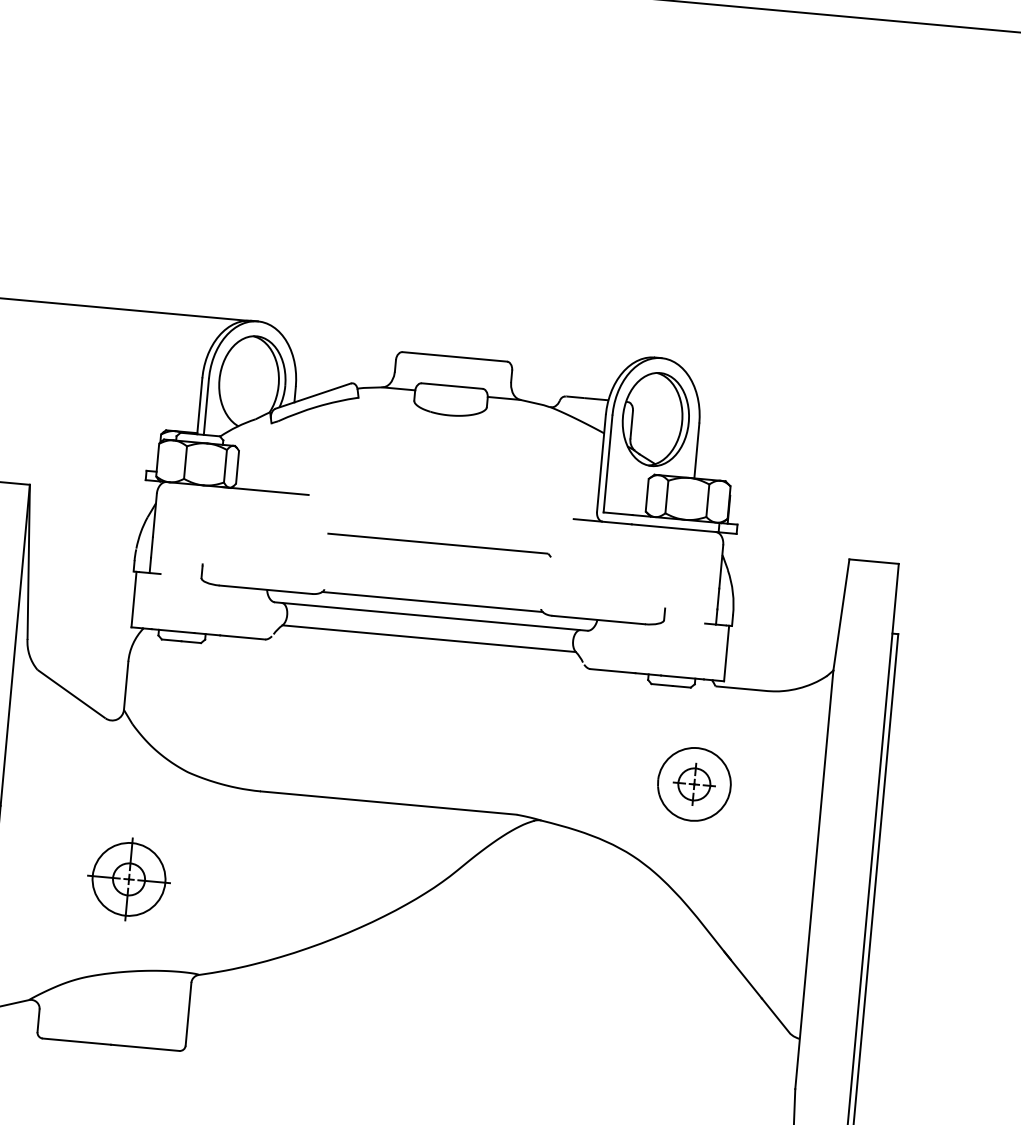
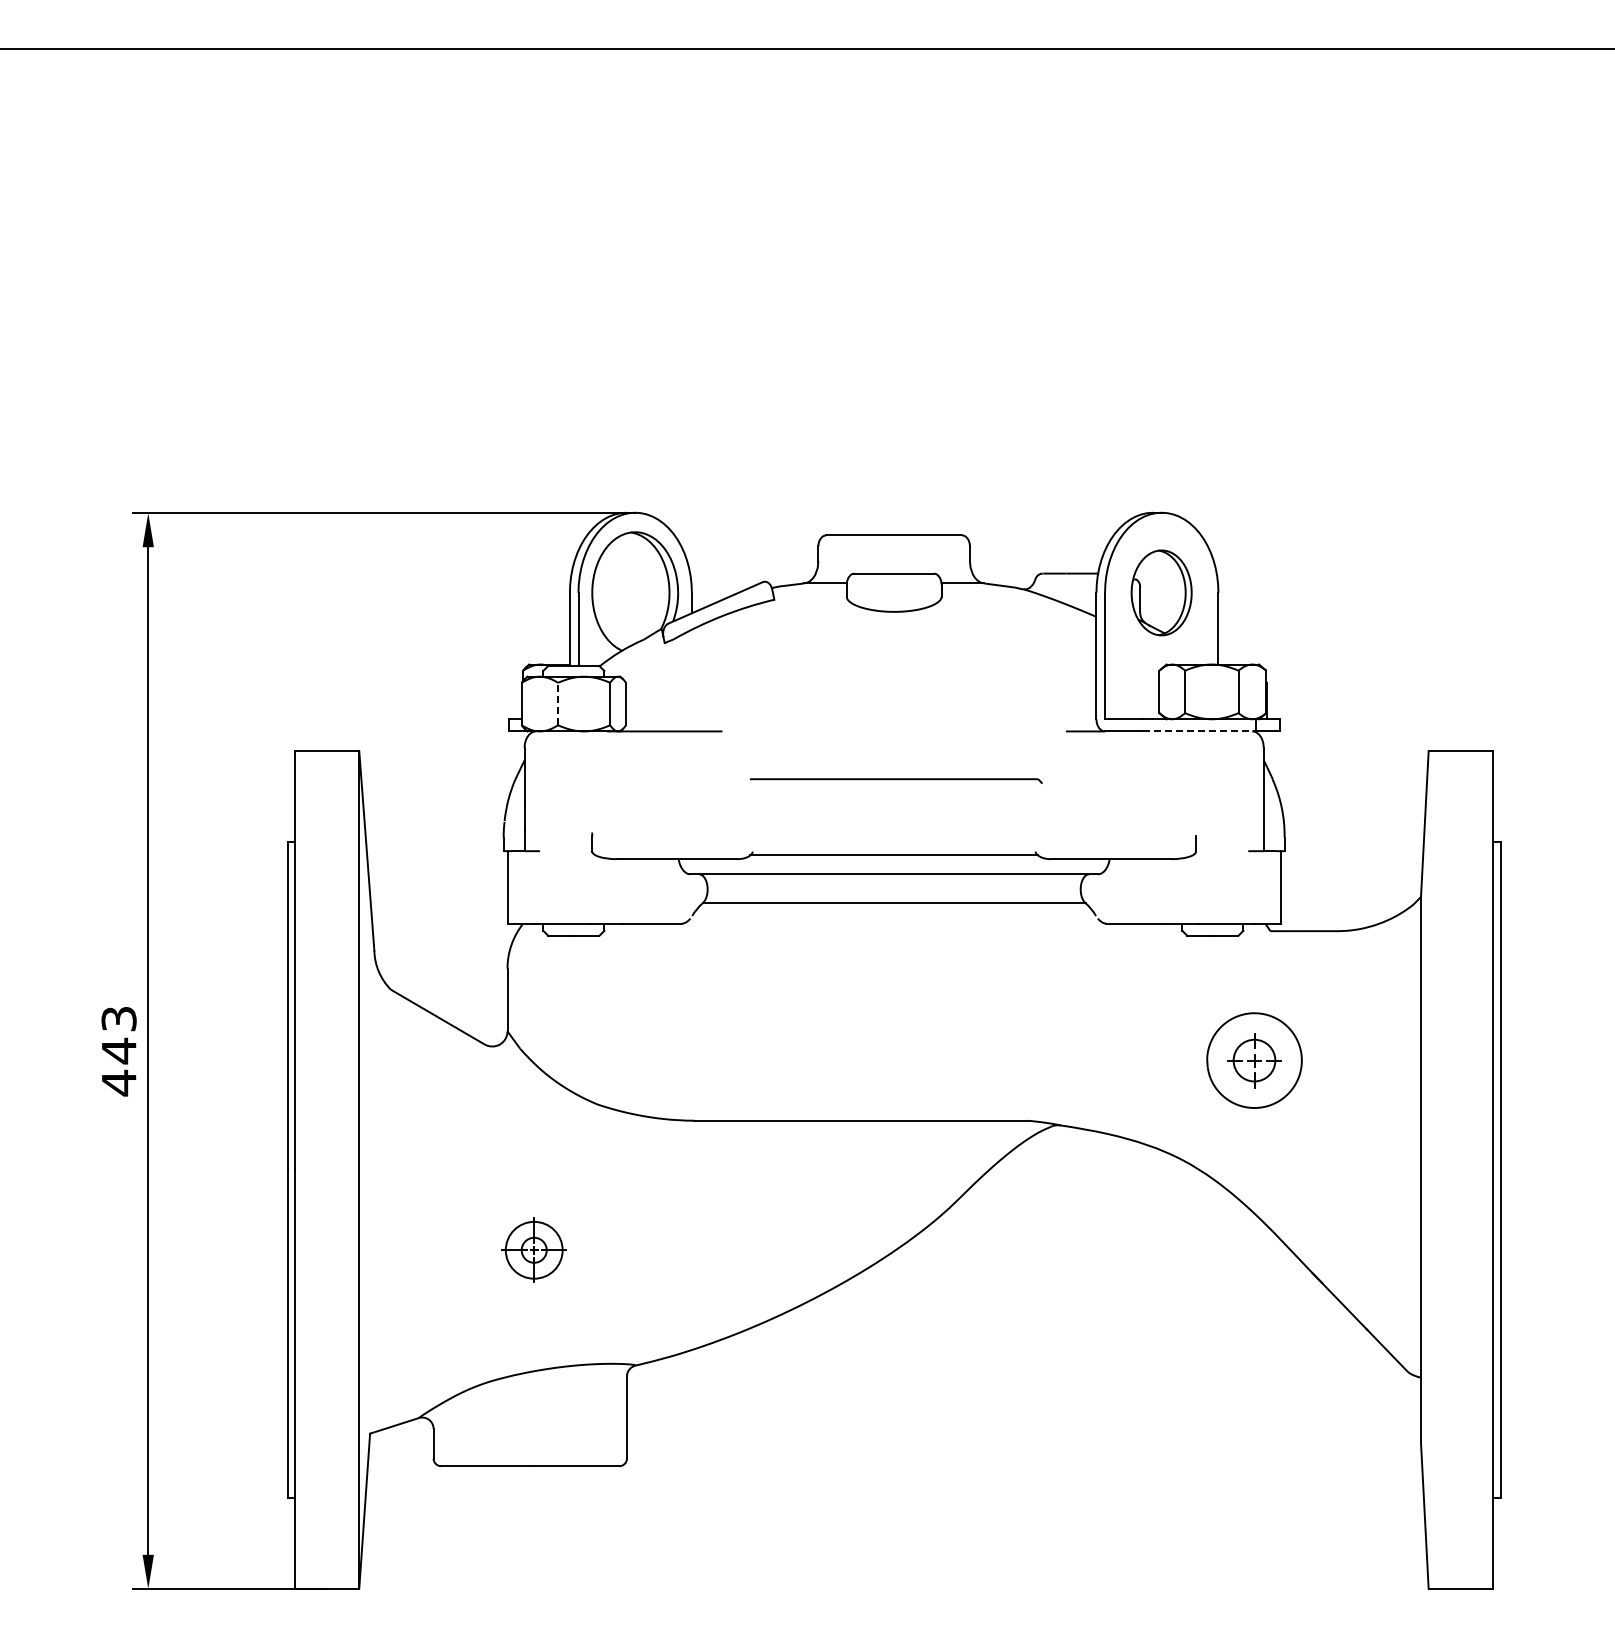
part: (655, 419) -> (1161, 592), size x0.7
line: (185, 462) -> (558, 703), solid -> dashed
line: (675, 528) -> (1199, 731), solid -> dashed
part: (129, 879) -> (534, 1250), size x0.6

